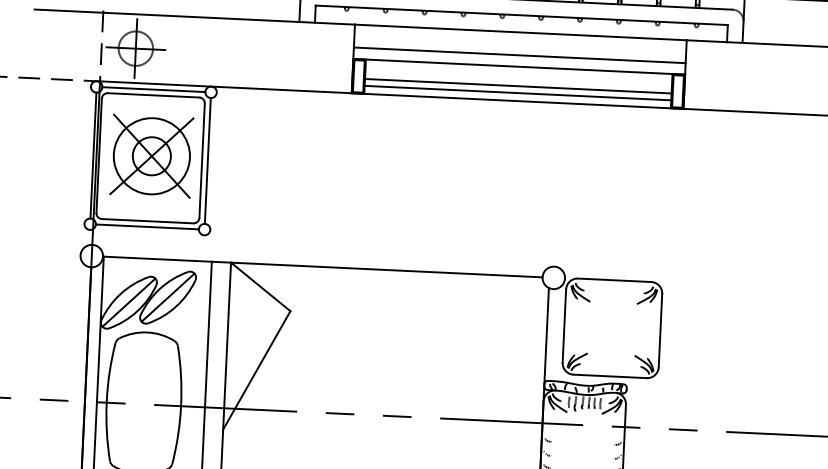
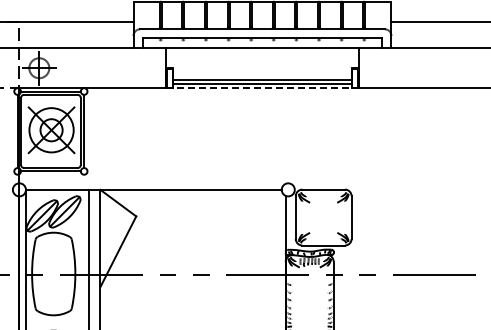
line: (518, 55) -> (261, 61), removed
line: (517, 67) -> (261, 68), removed
line: (517, 101) -> (262, 88), solid -> dashed

